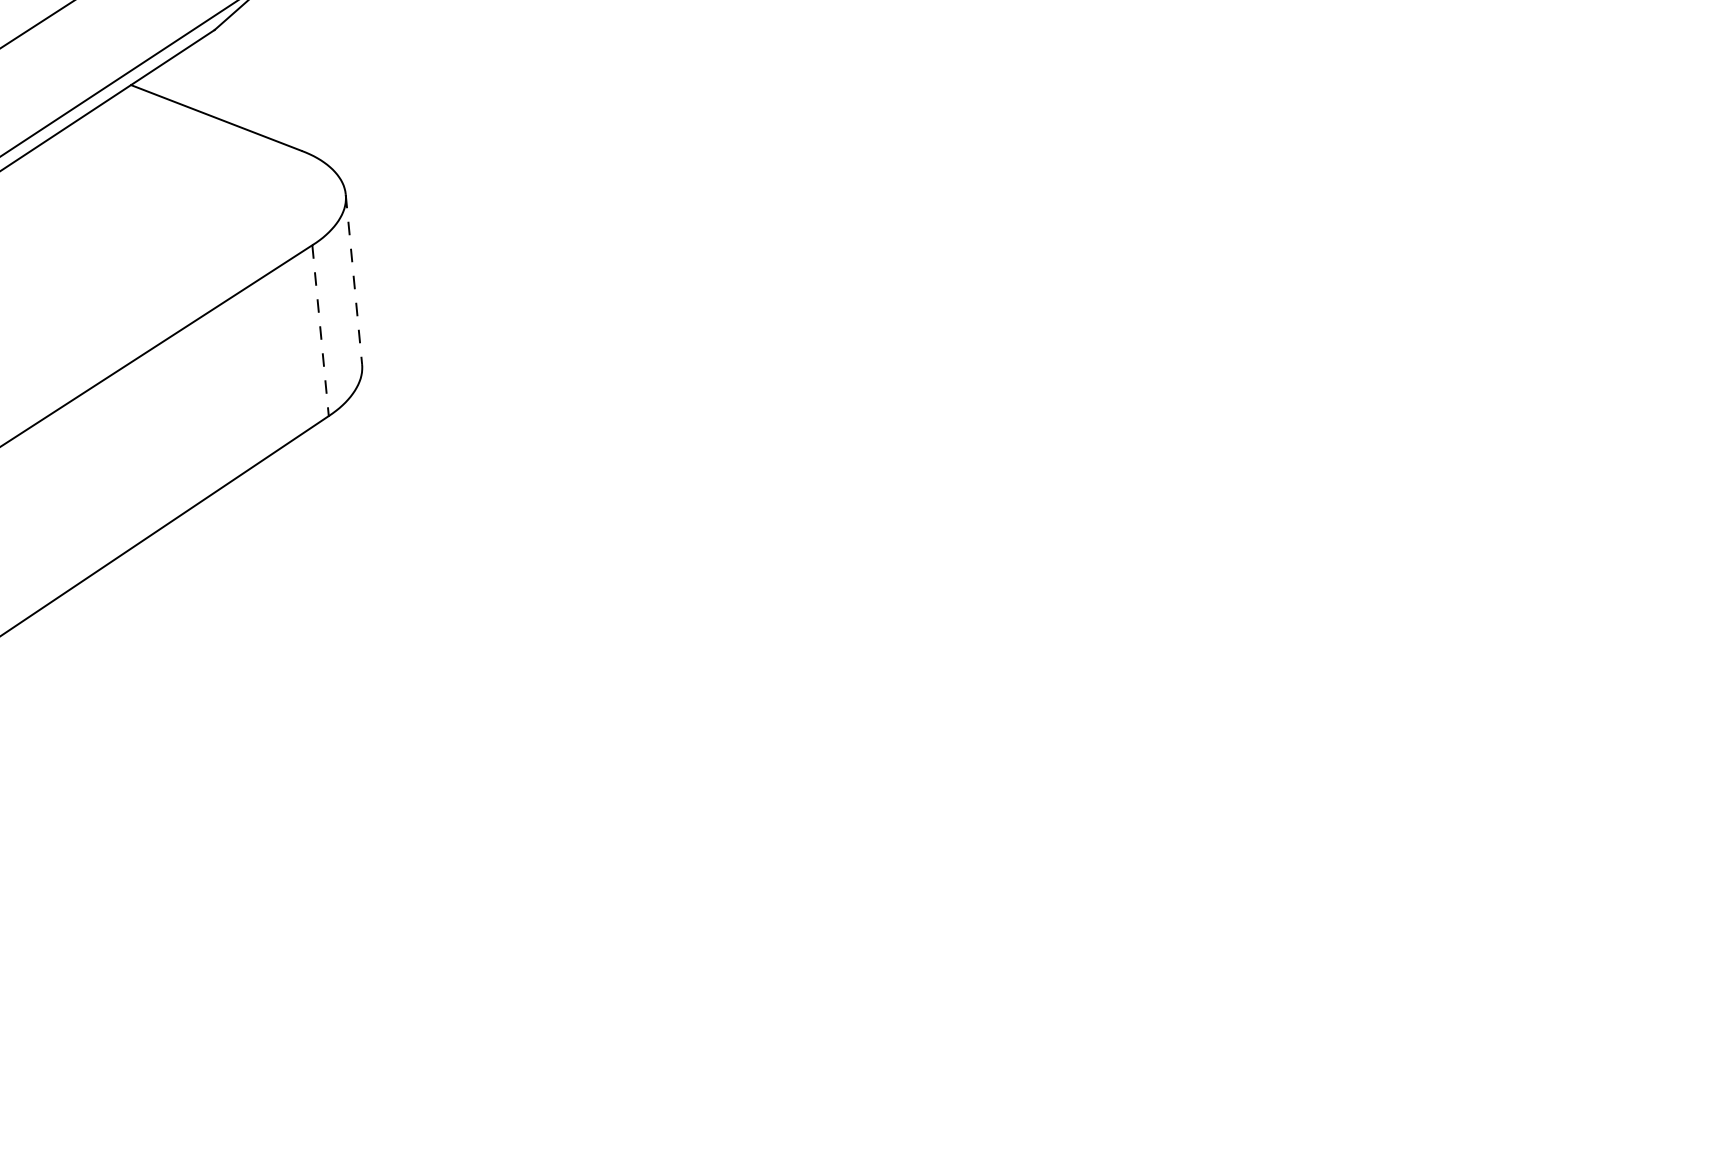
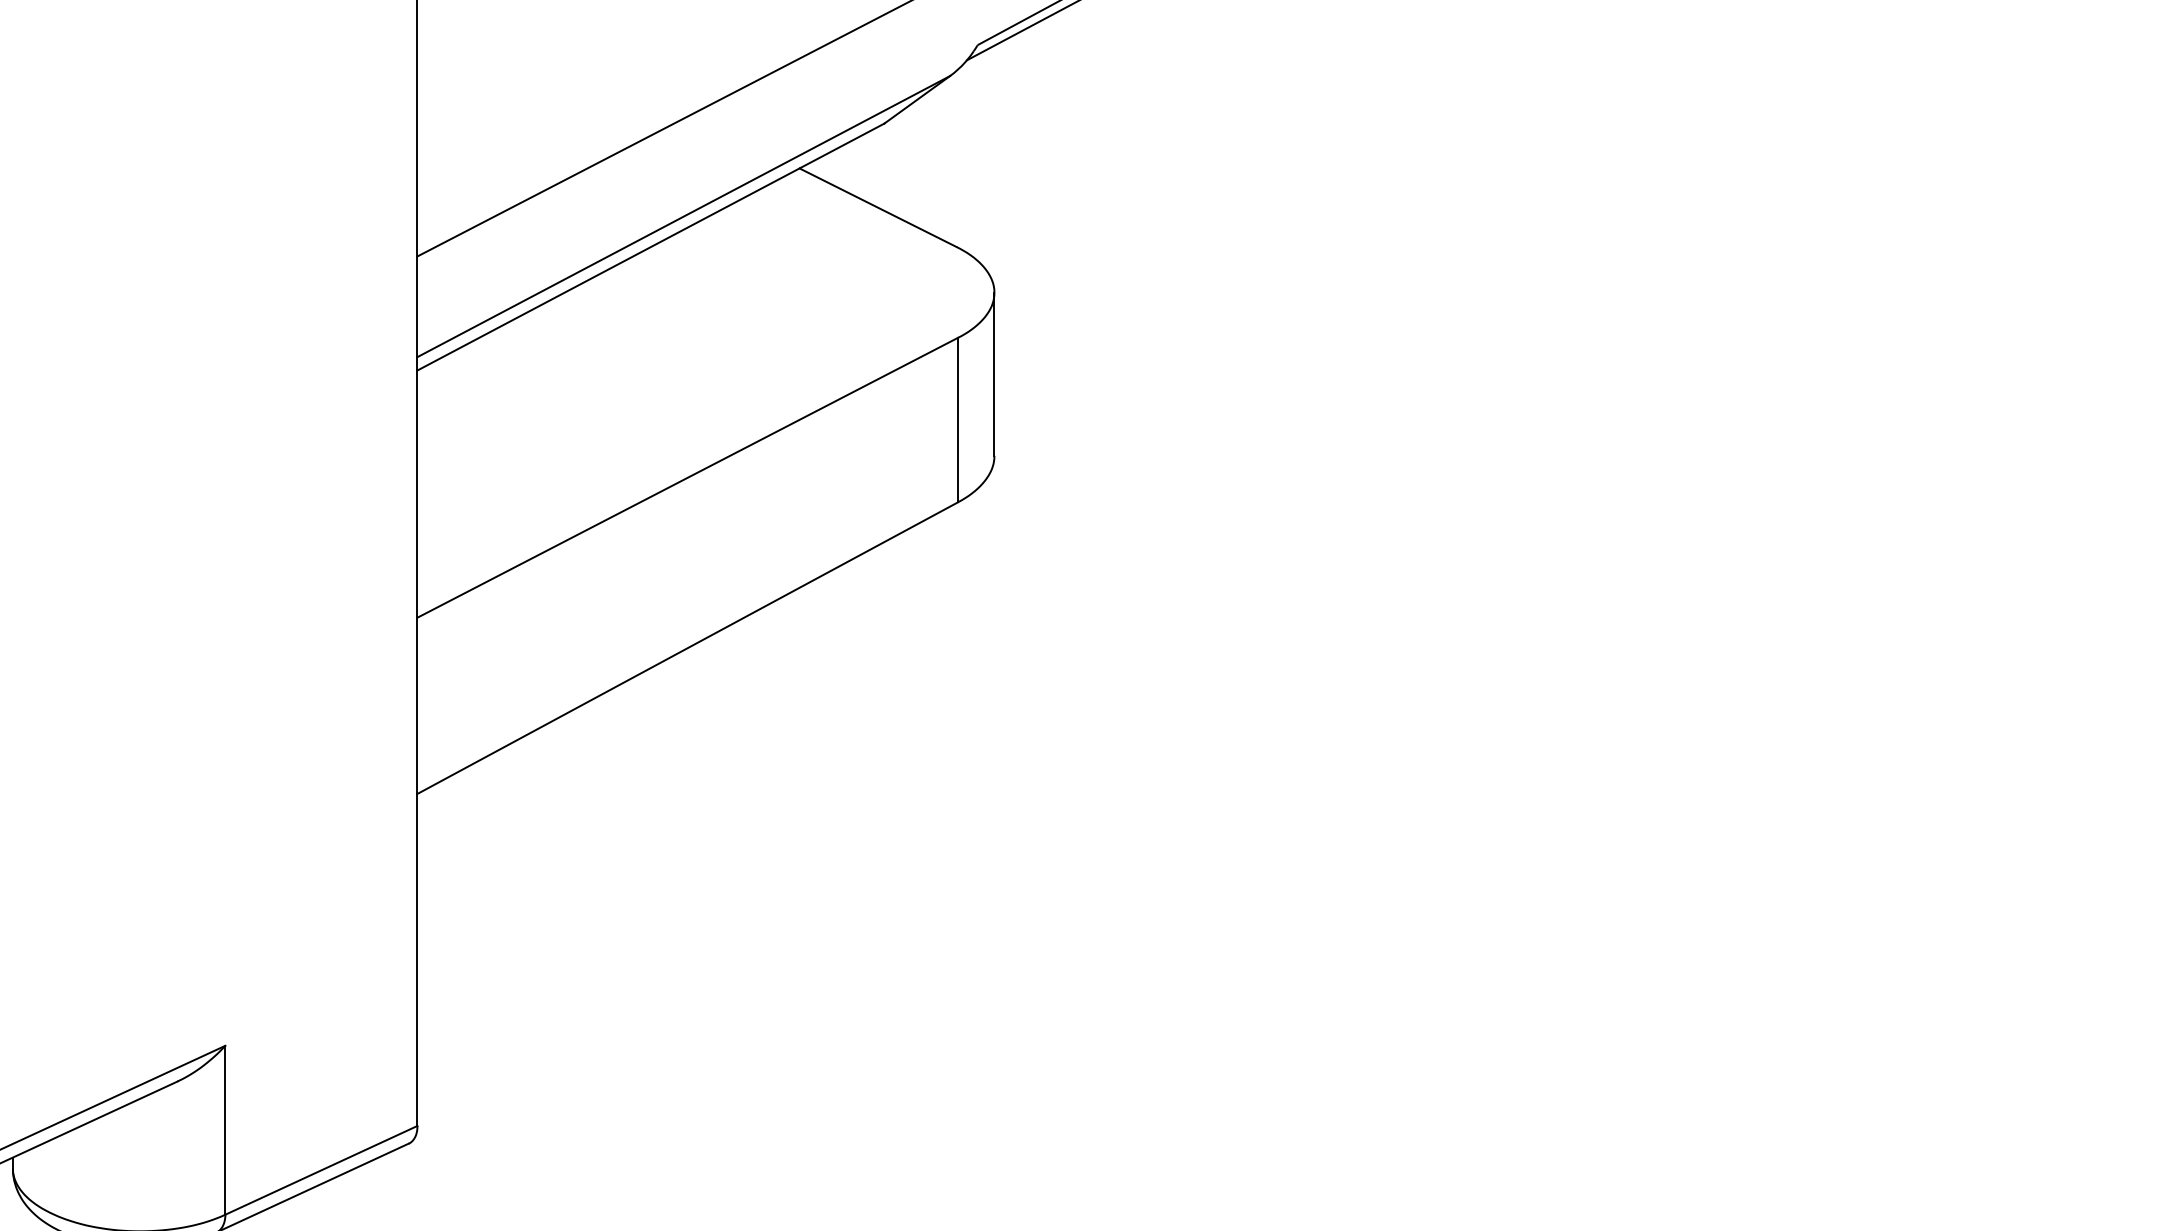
line: (354, 279) -> (994, 374), dashed -> solid
line: (320, 331) -> (957, 420), dashed -> solid

